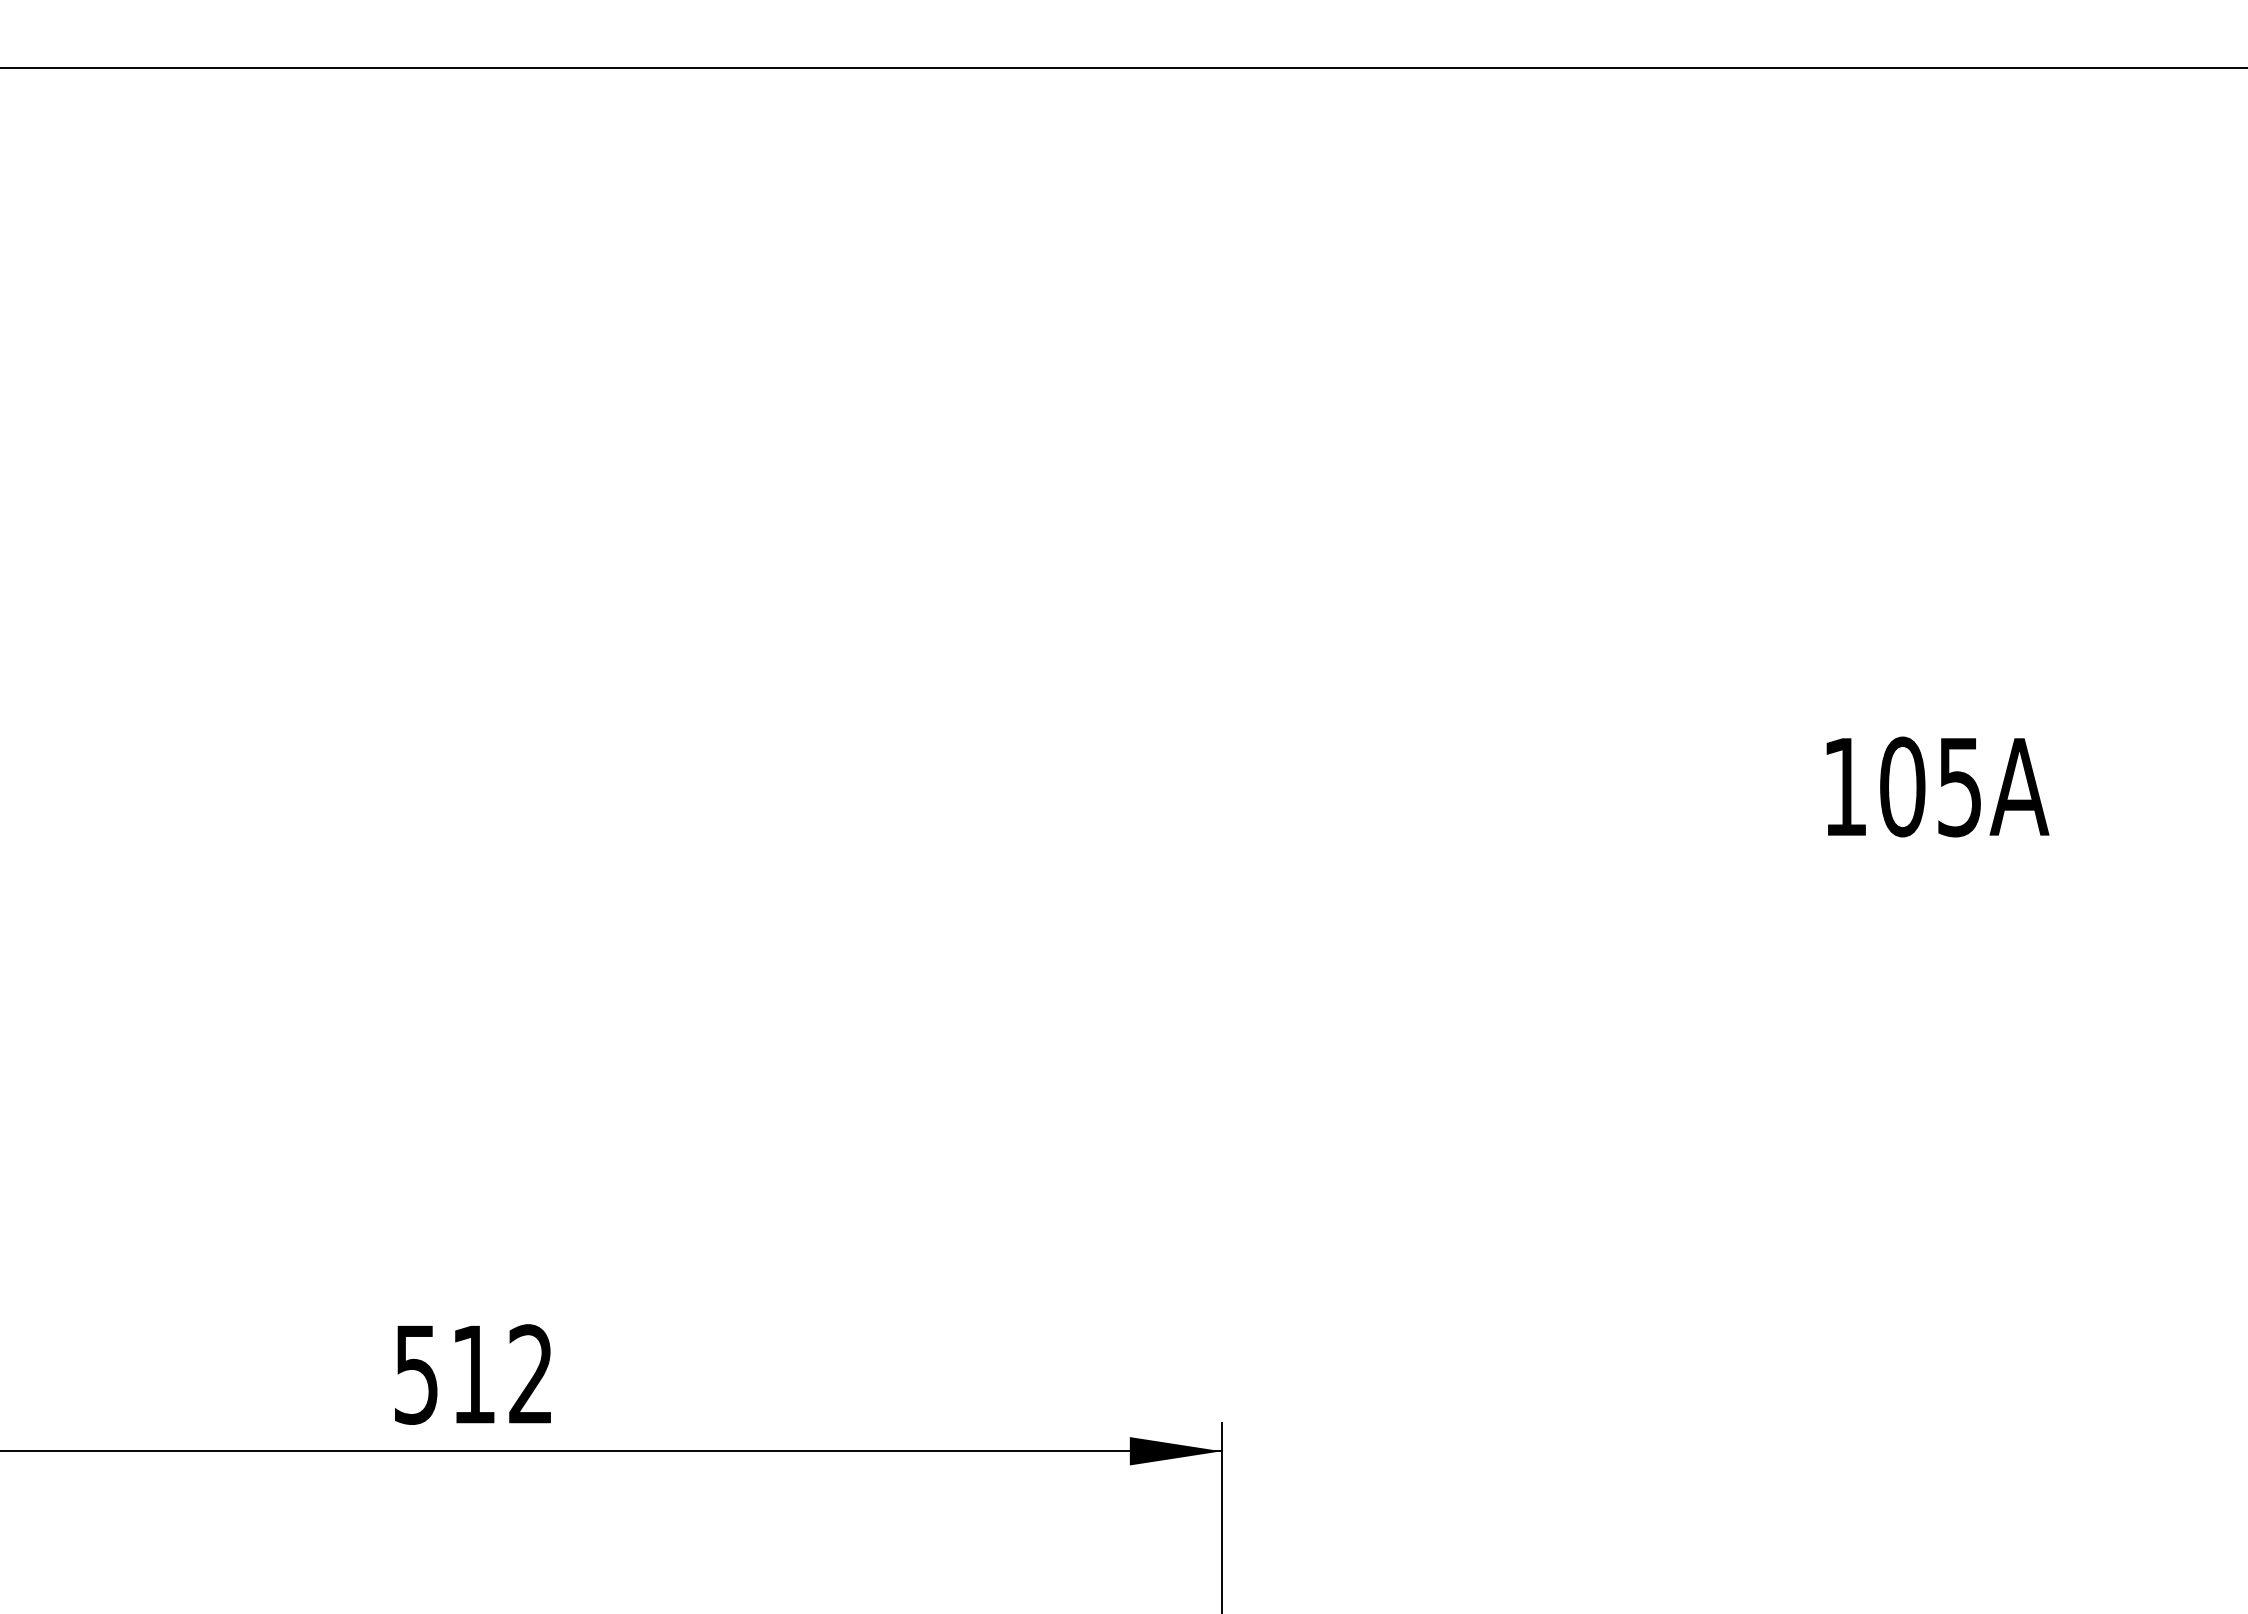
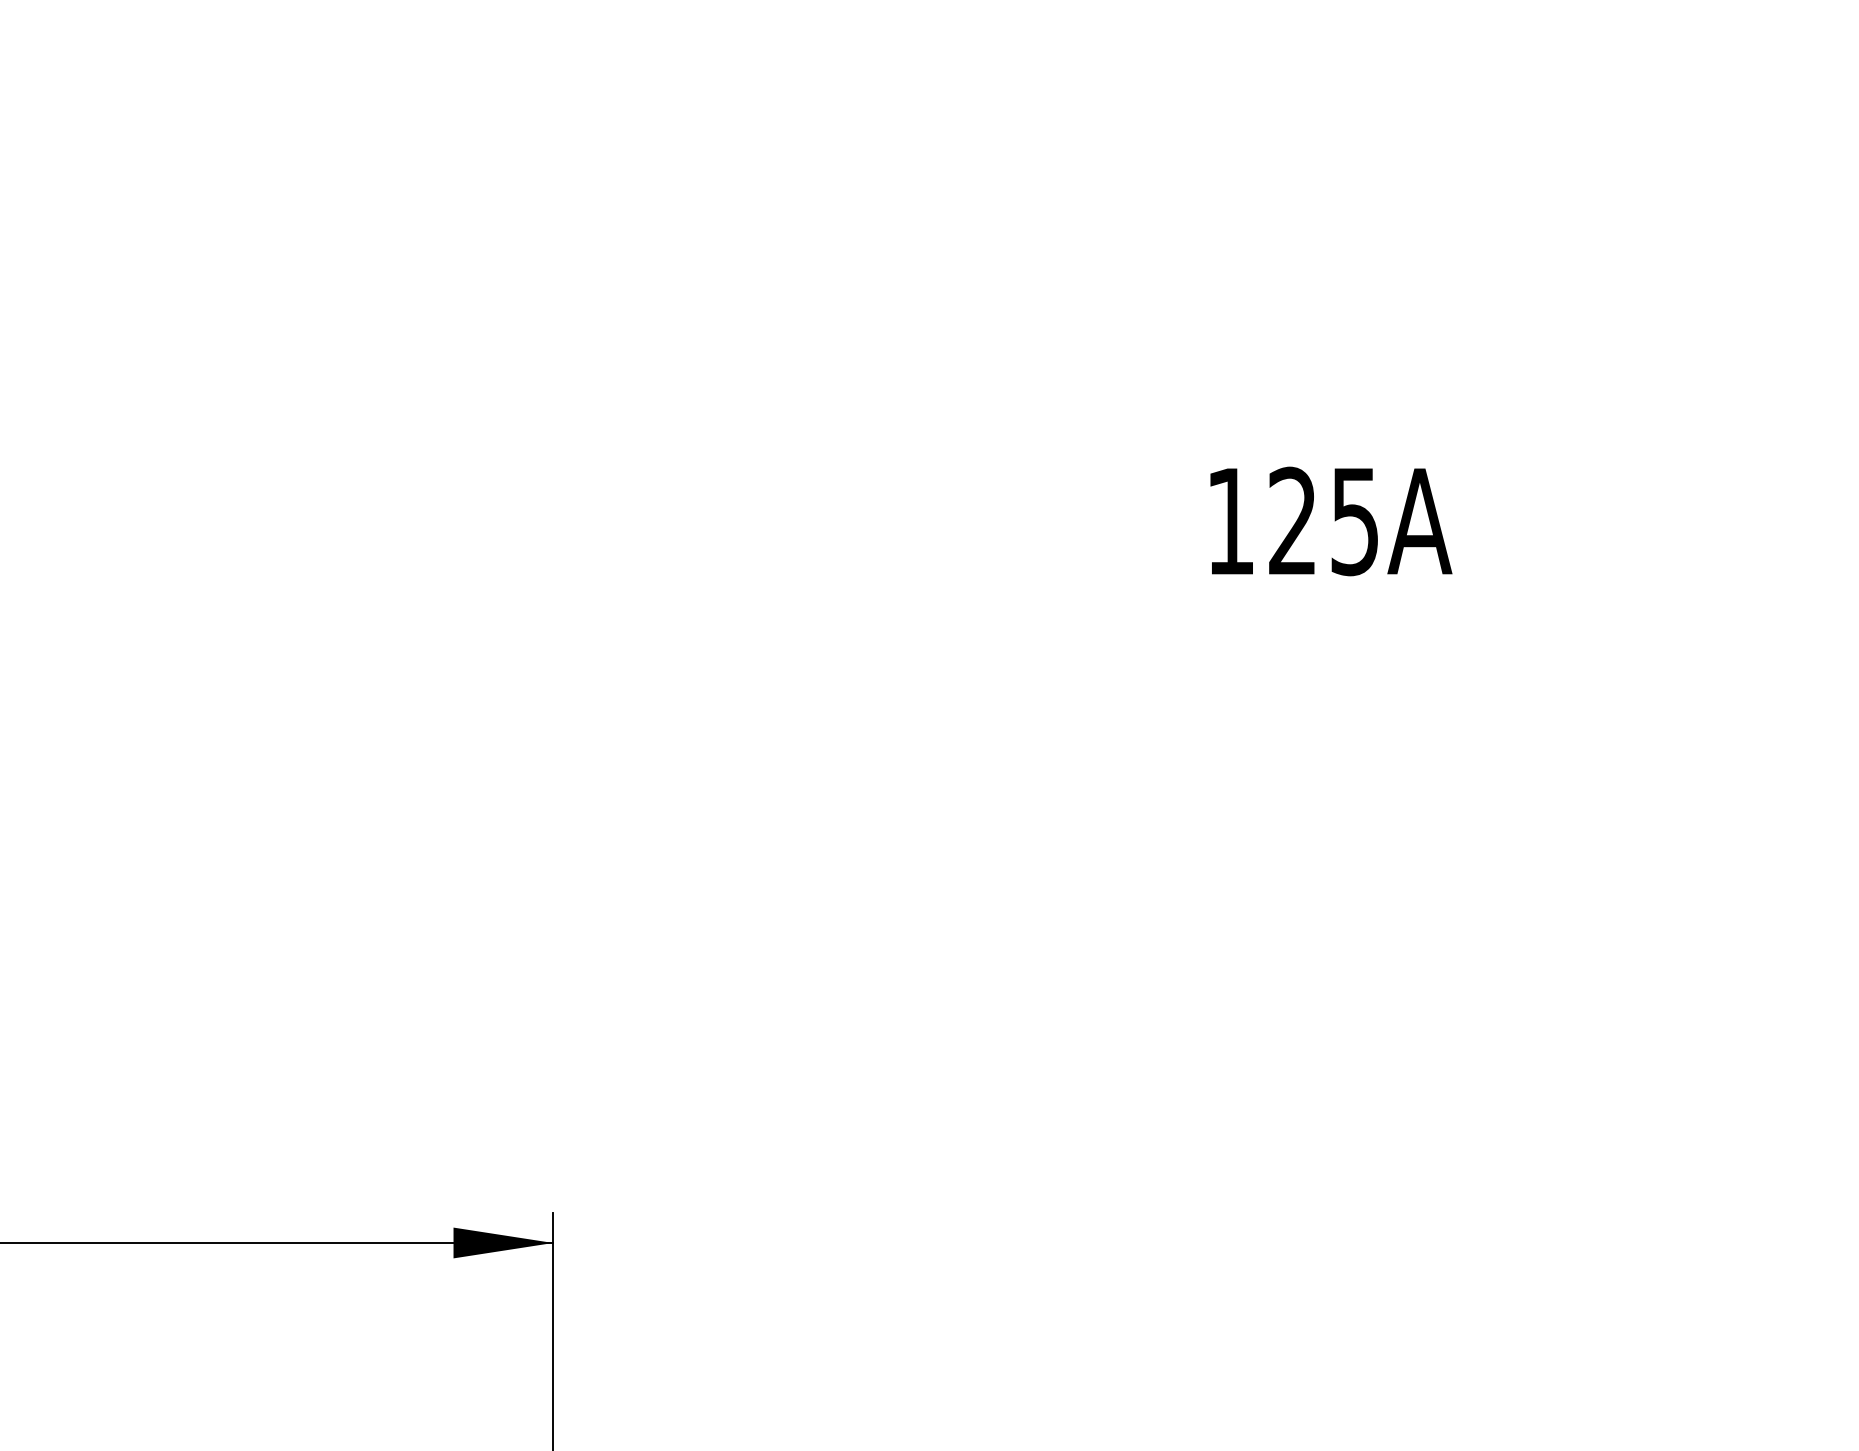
text: (1902, 786) -> (1292, 520), 105A -> 125A

